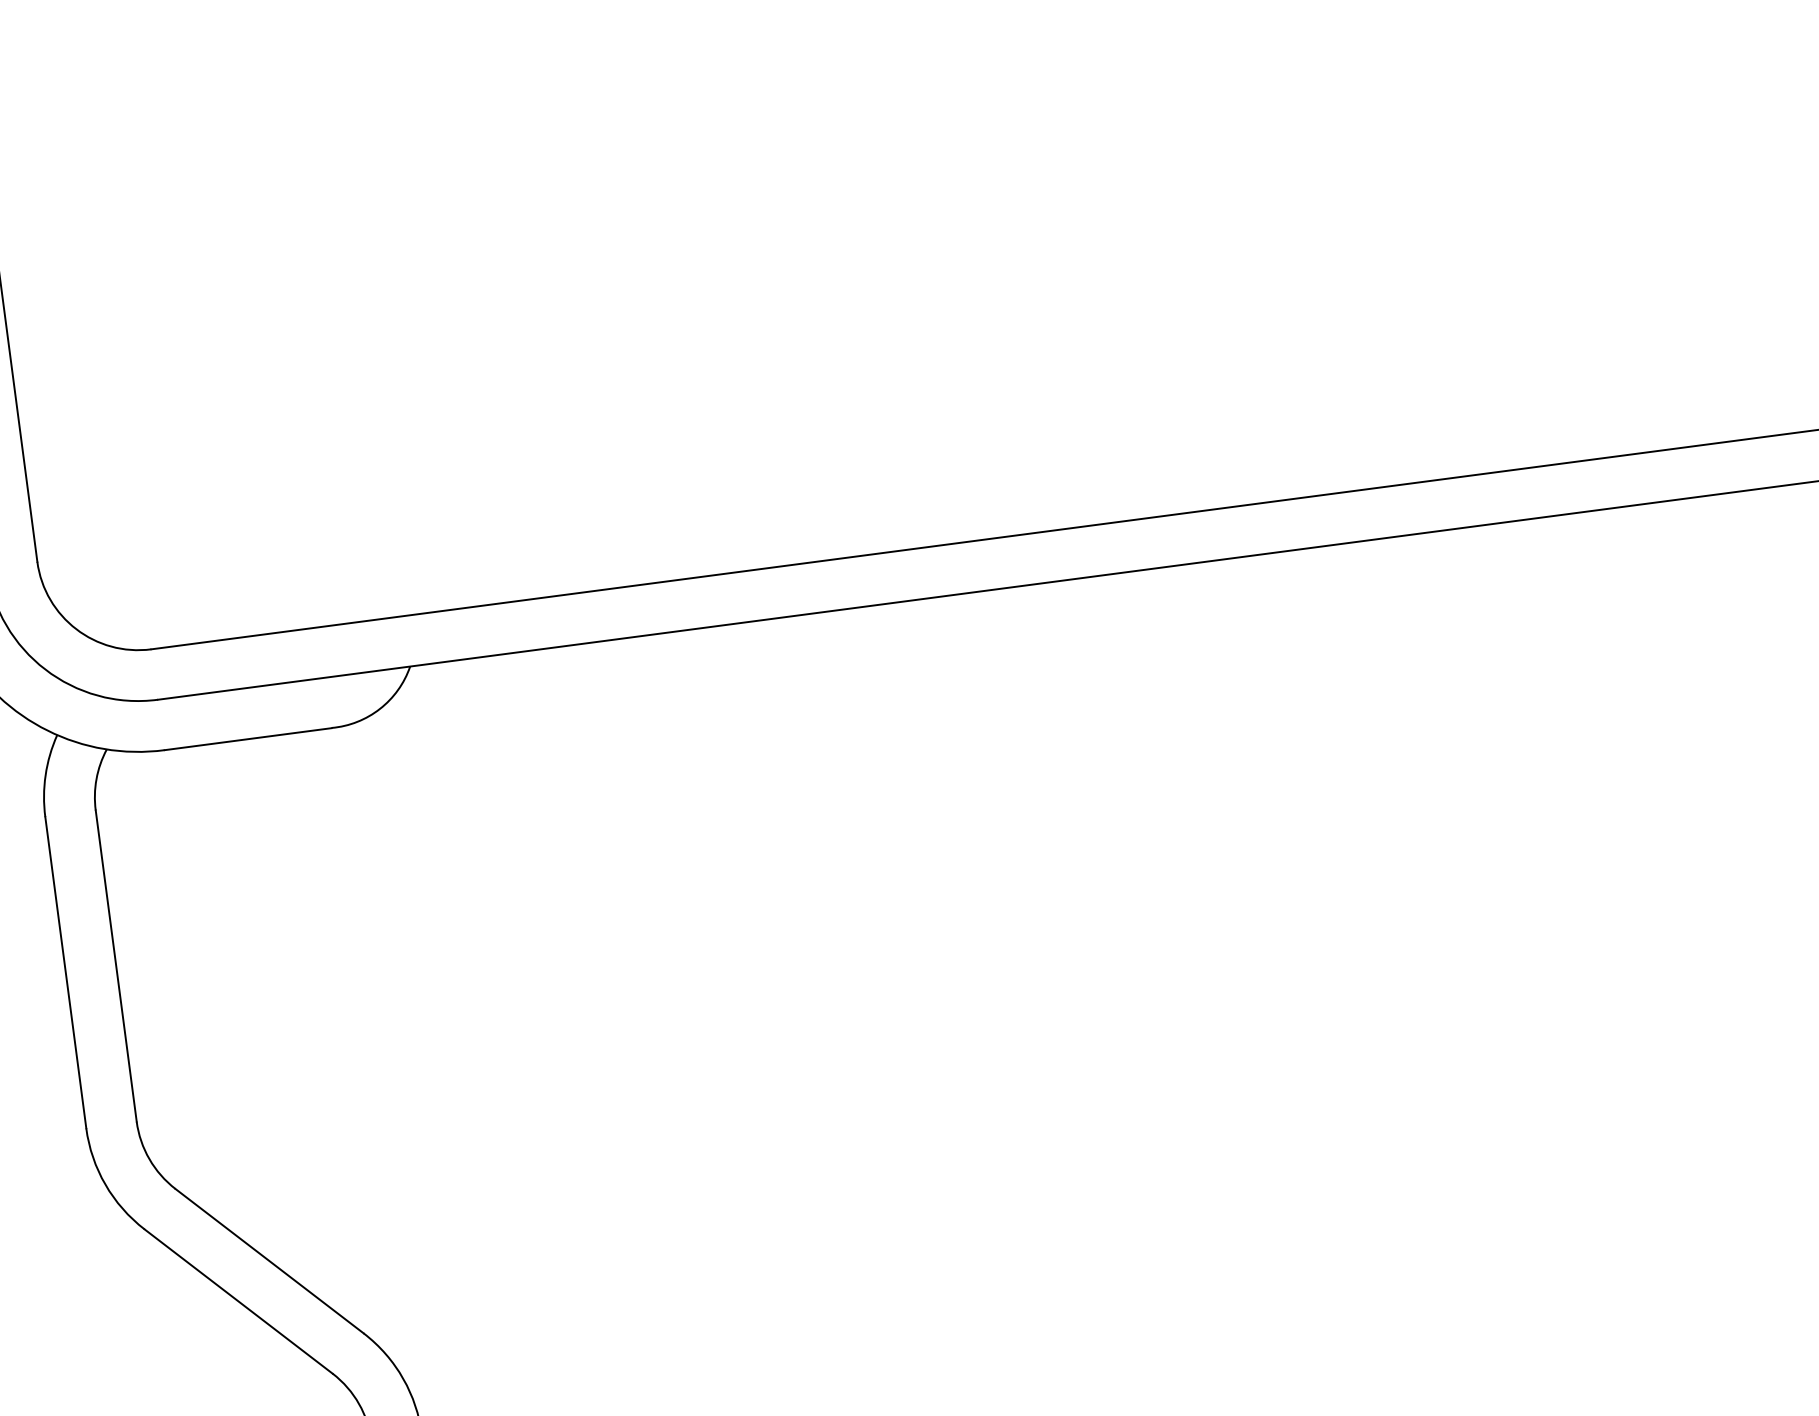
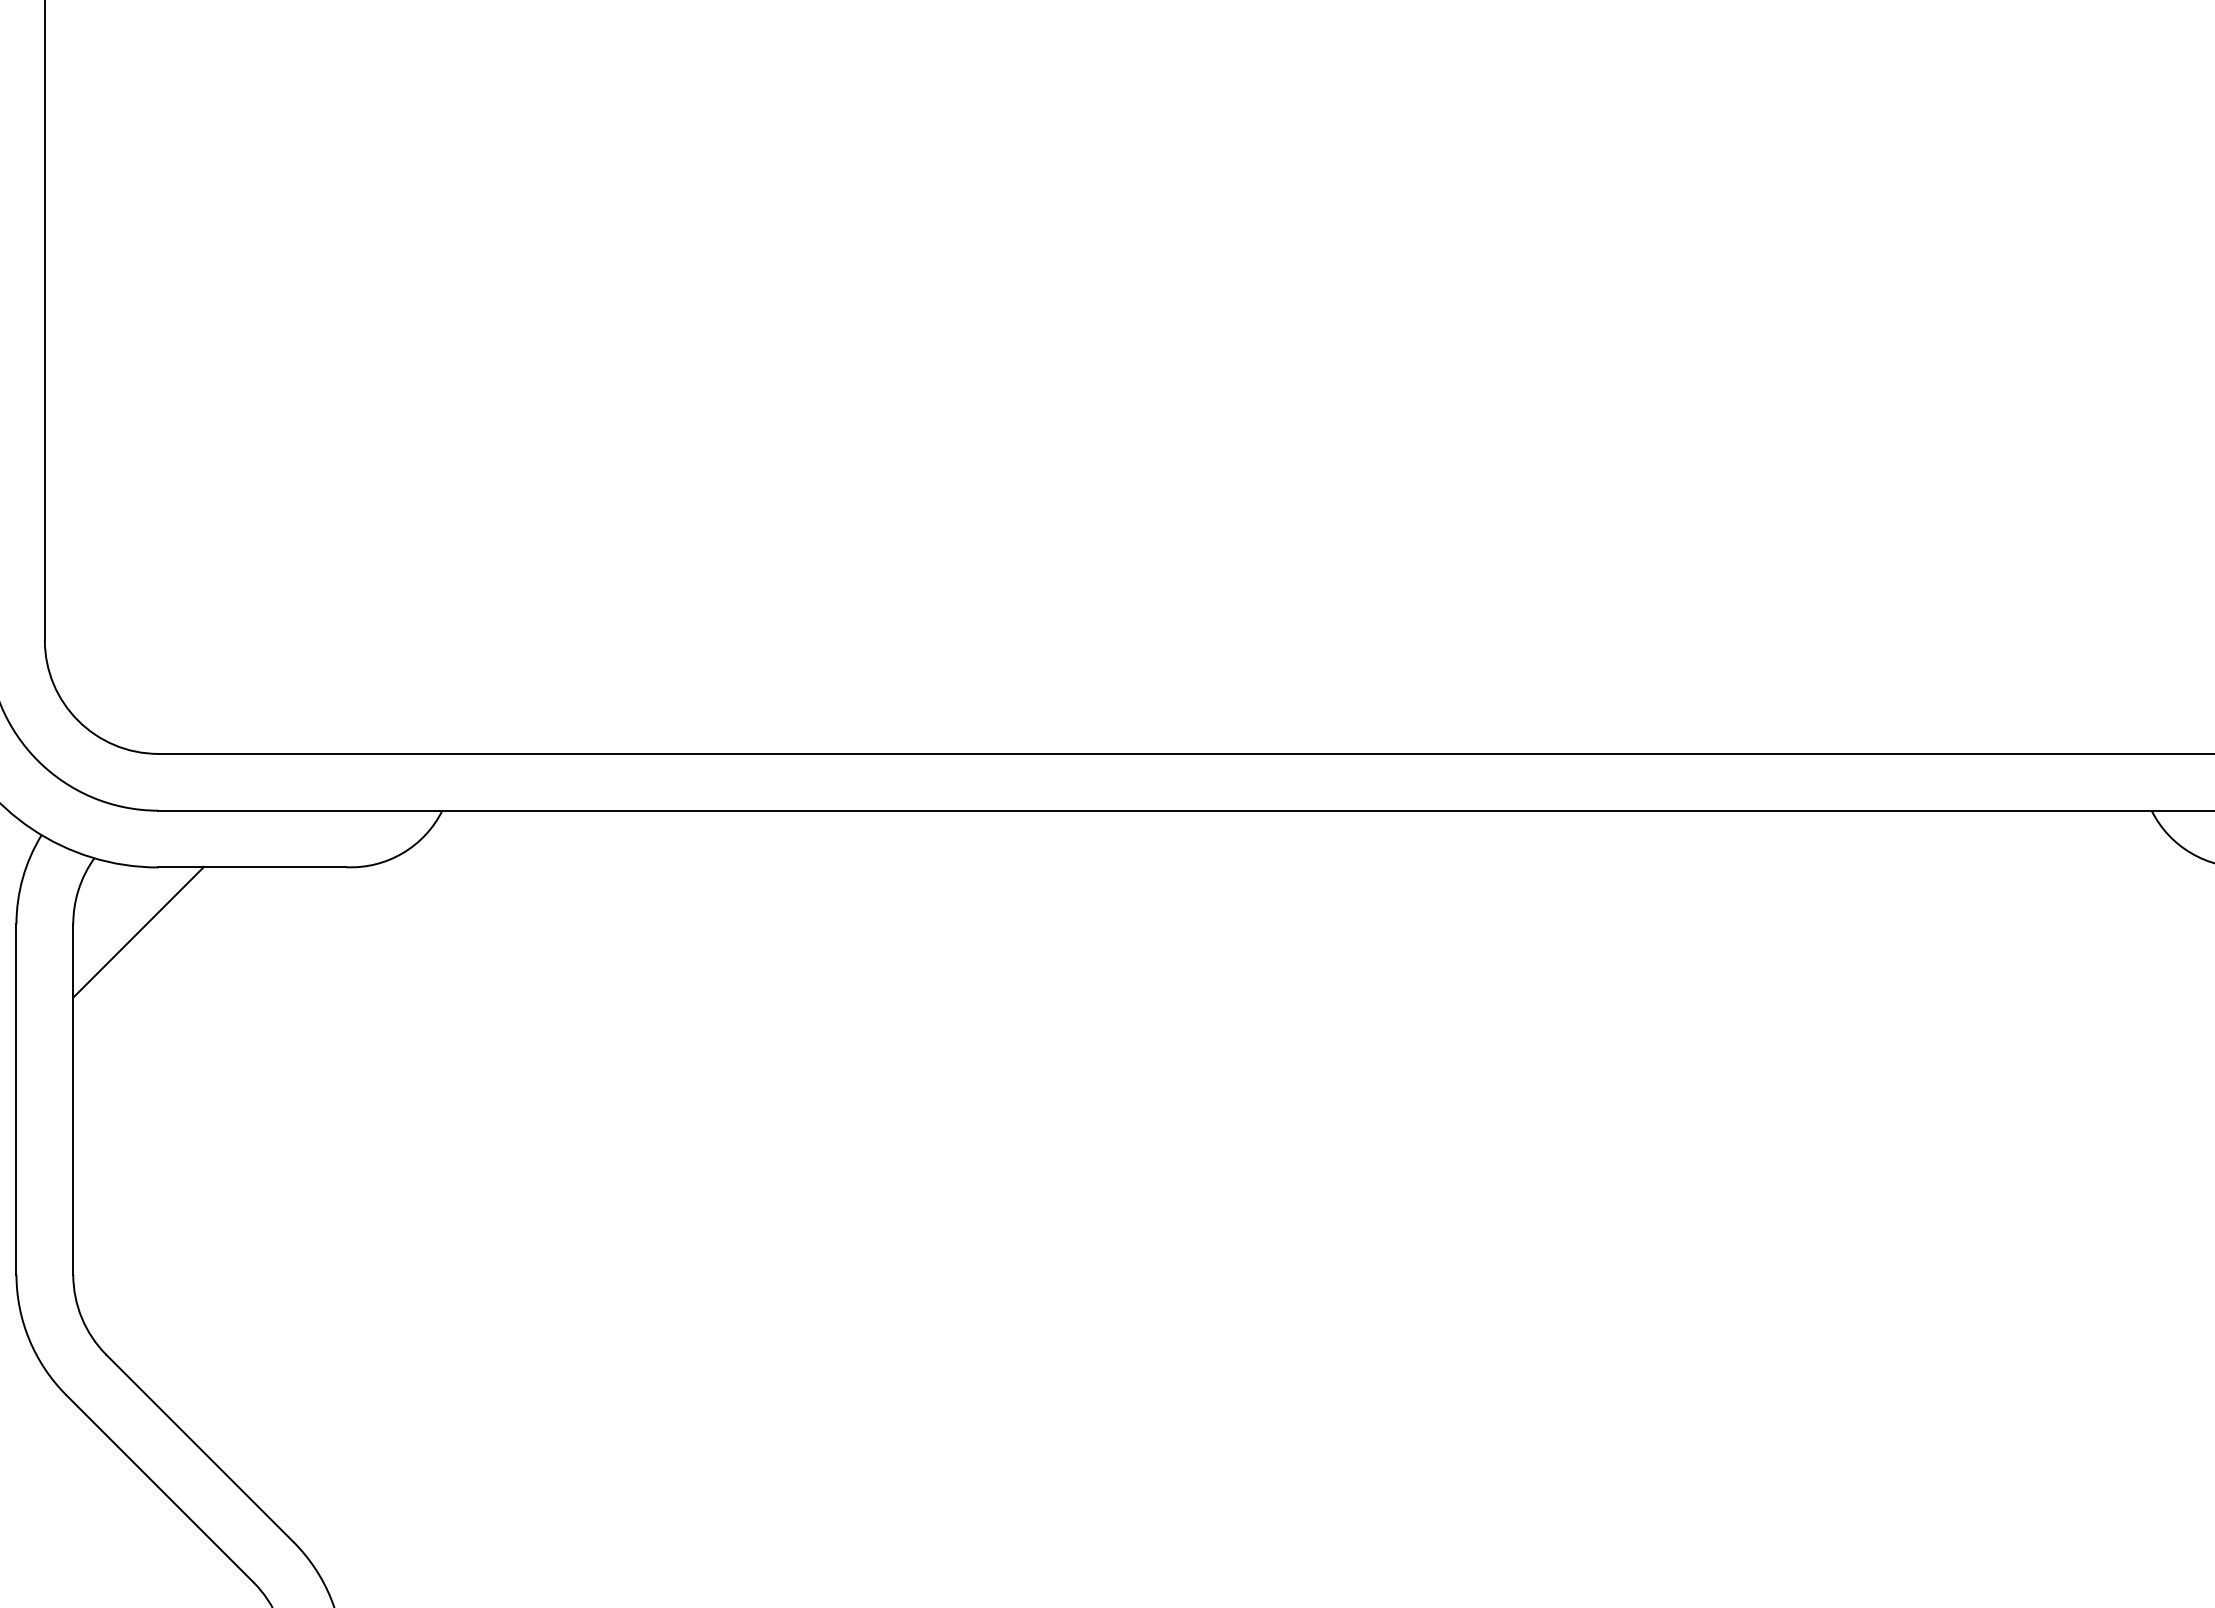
line: (154, 809) -> (138, 931), added

